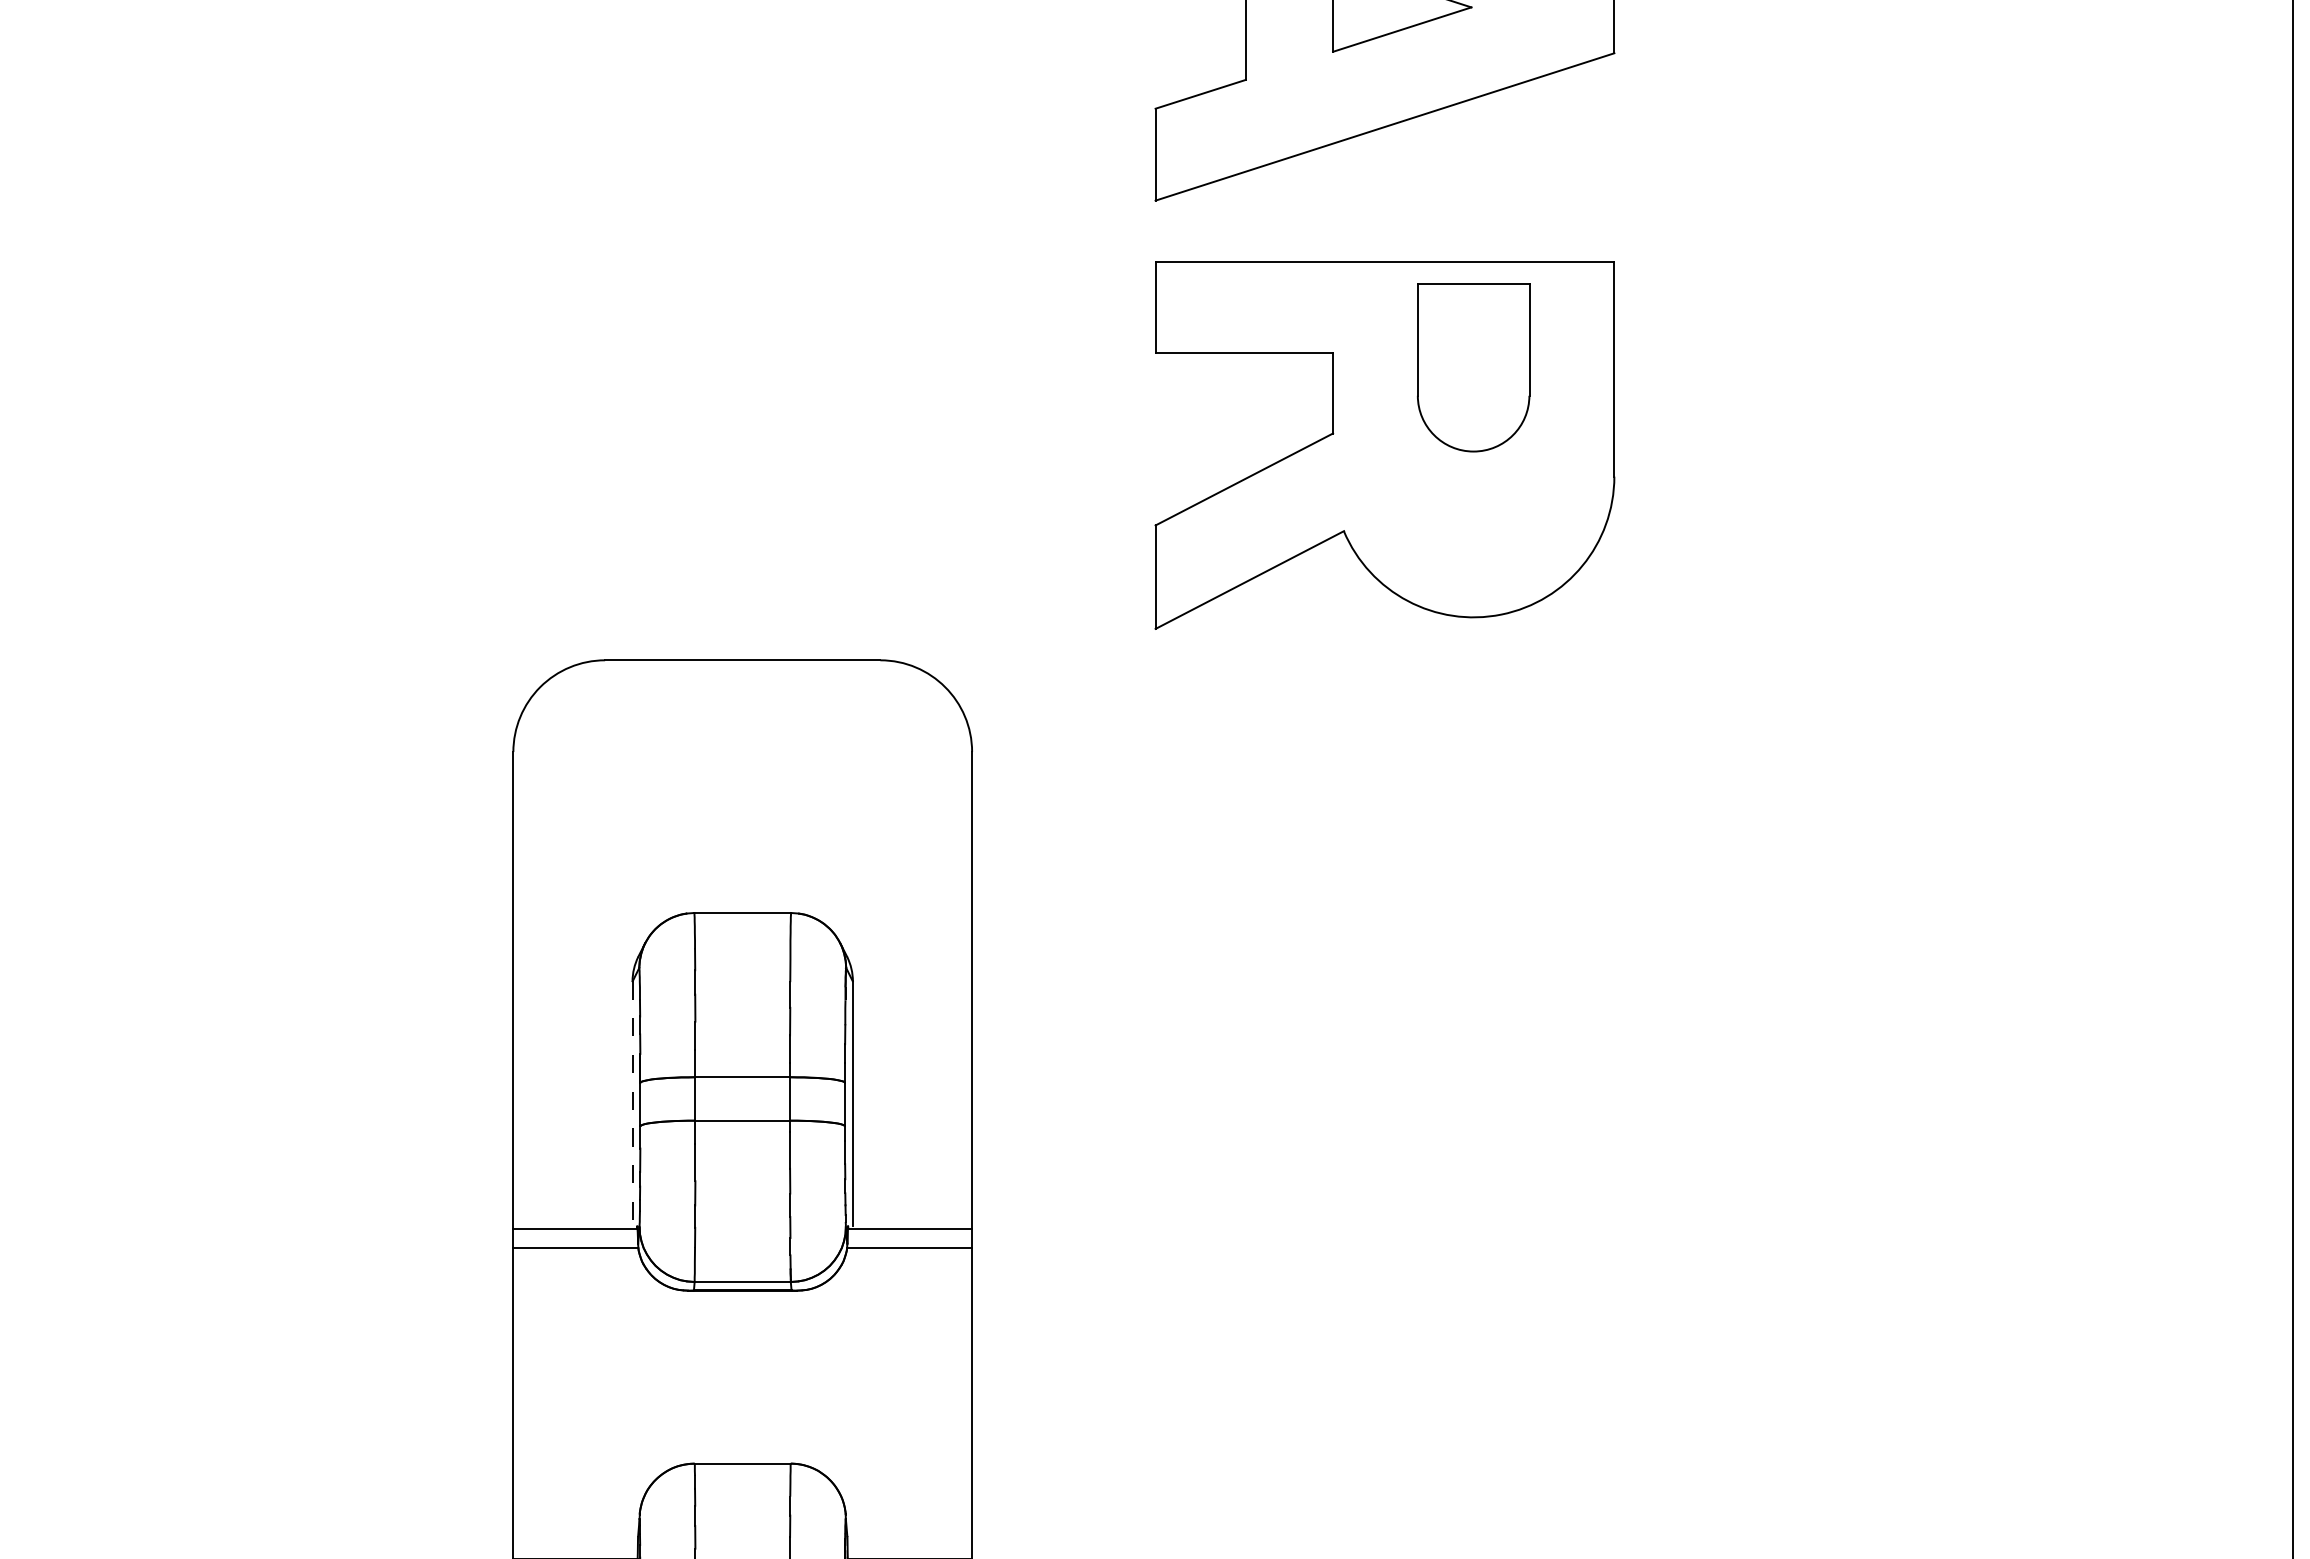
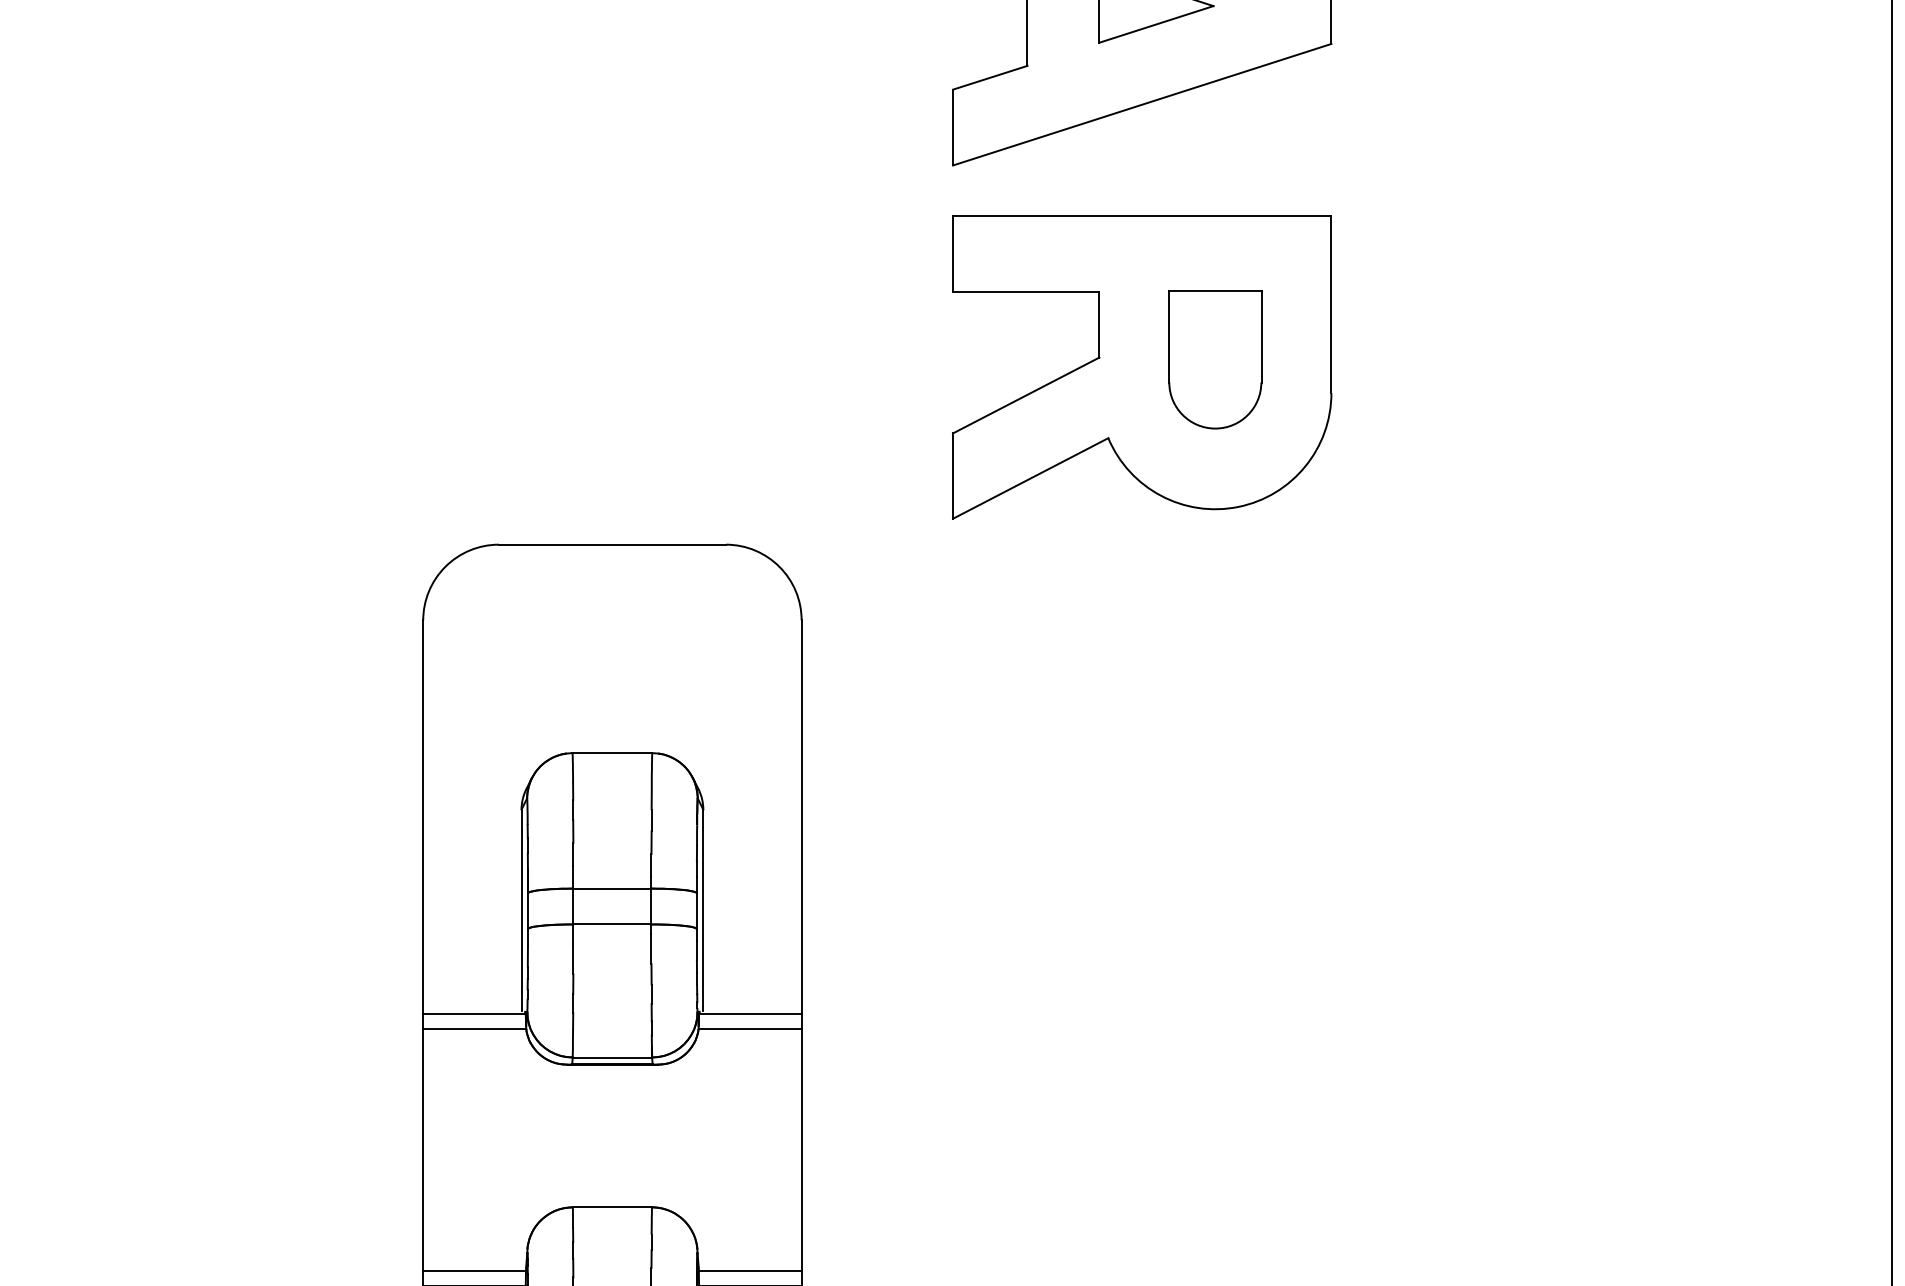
part: (1473, 367) -> (1215, 359), moved
line: (632, 1104) -> (521, 911), dashed -> solid
line: (575, 1541) -> (474, 1271), added
line: (909, 1541) -> (749, 1271), added

